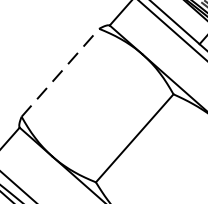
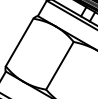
line: (60, 72) -> (19, 42), dashed -> solid

